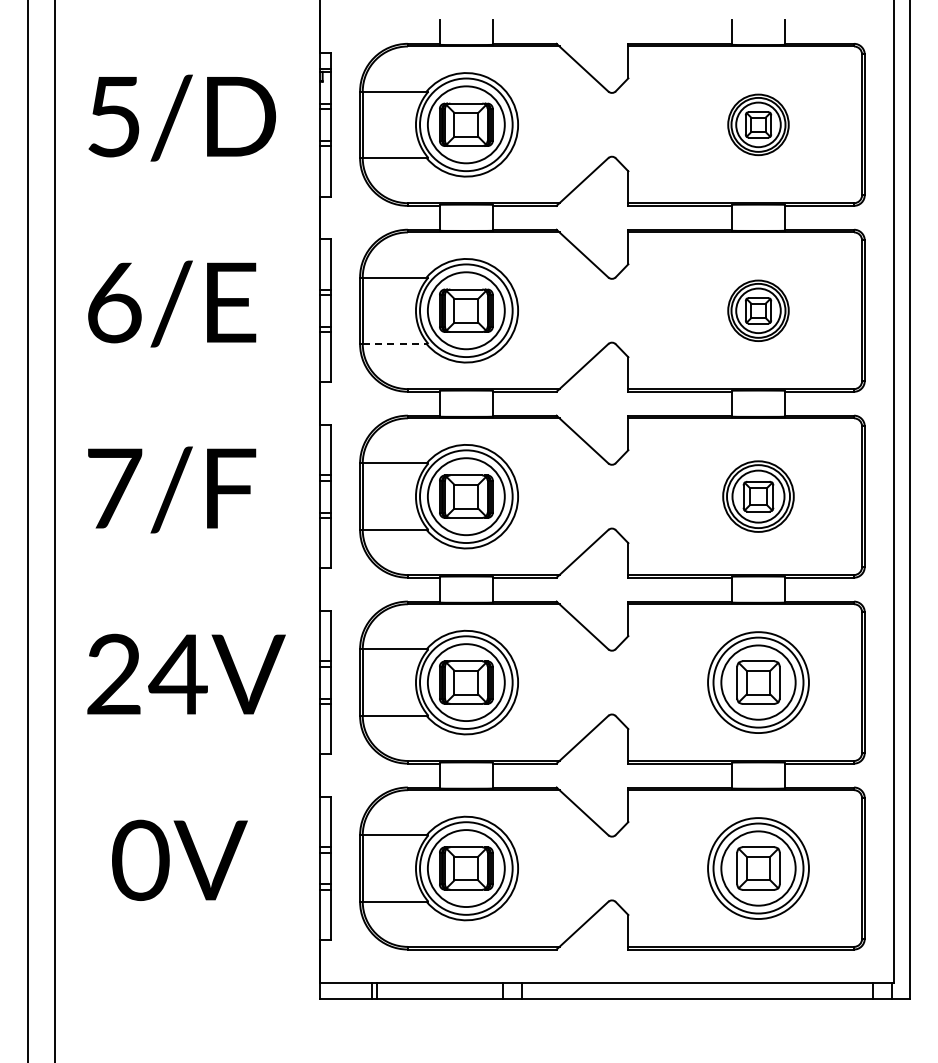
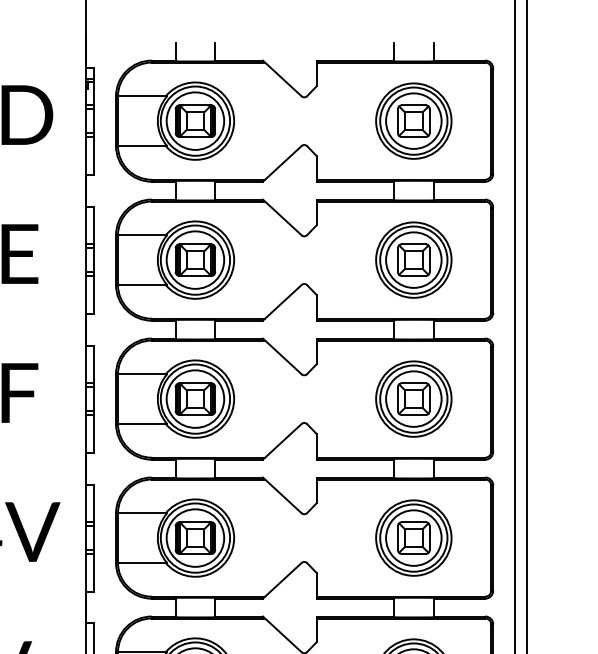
part: (758, 124) -> (413, 120), size x1.67
part: (758, 310) -> (413, 259), size x1.67
line: (395, 343) -> (142, 284), dashed -> solid
part: (758, 496) -> (413, 398), size x1.43

